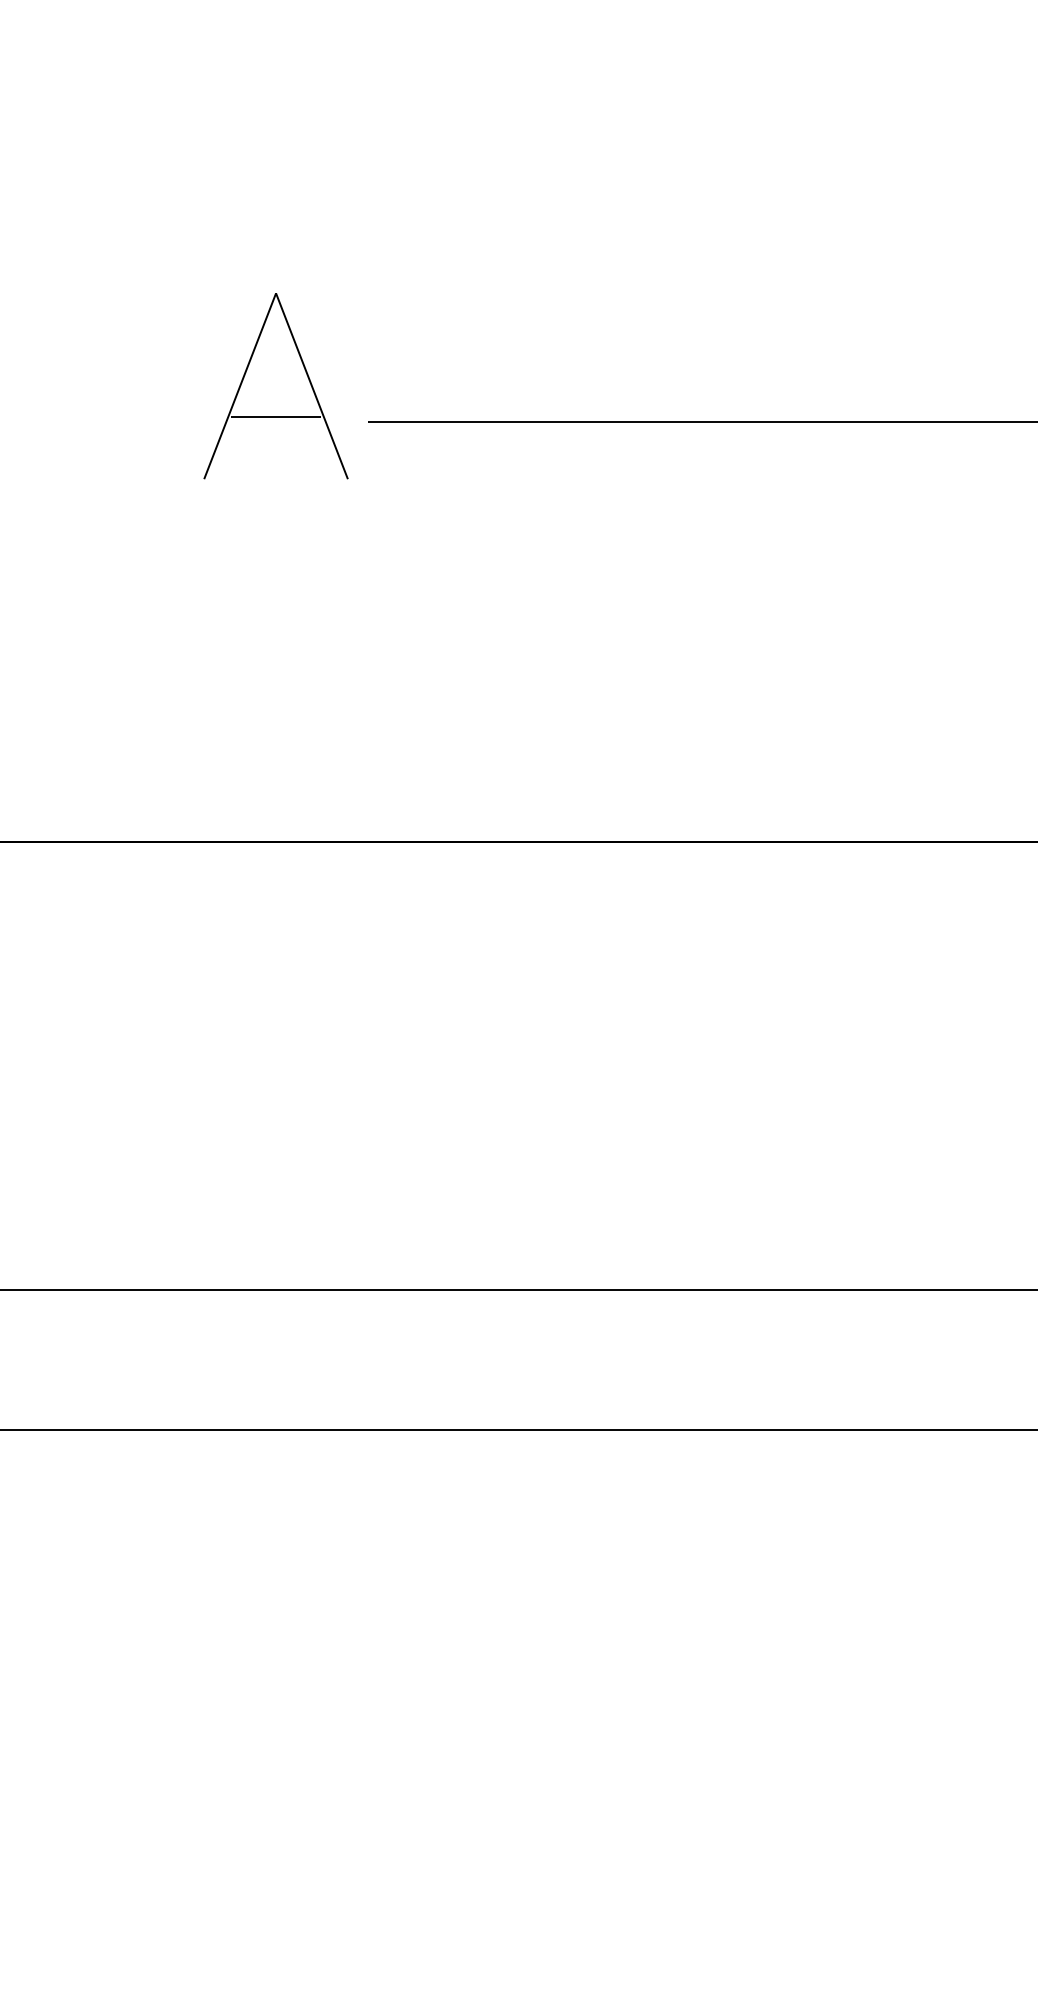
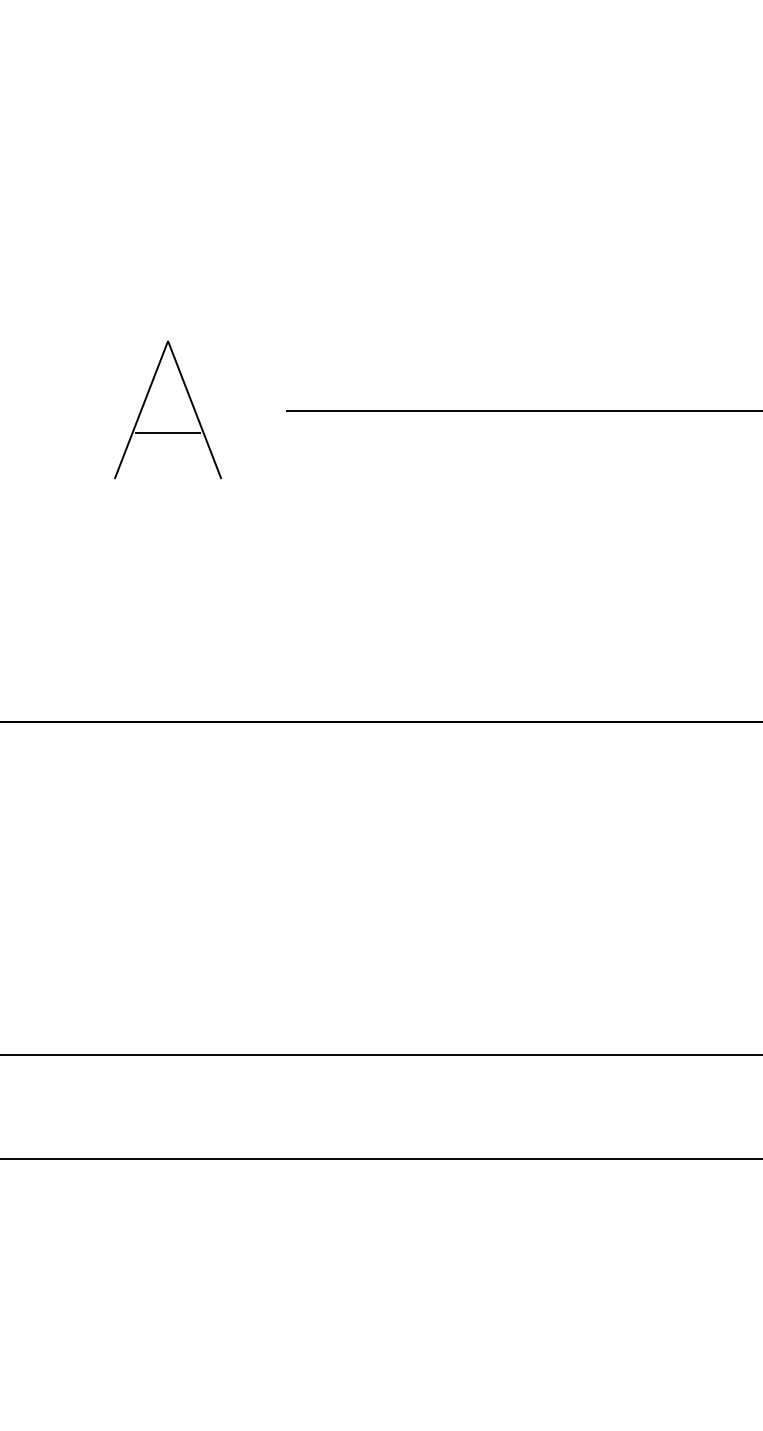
part: (275, 416) -> (167, 432), moved

